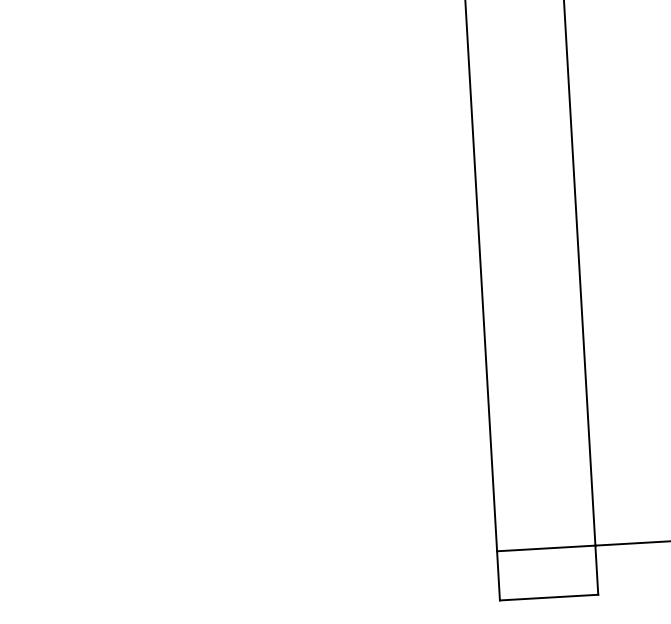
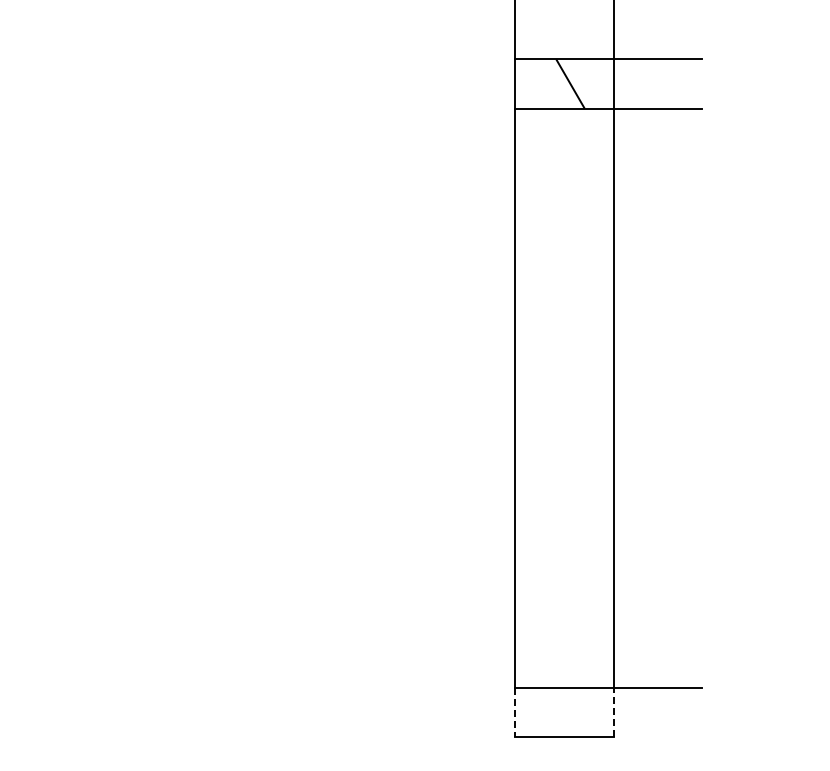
line: (596, 570) -> (613, 712), solid -> dashed
line: (498, 575) -> (515, 712), solid -> dashed

